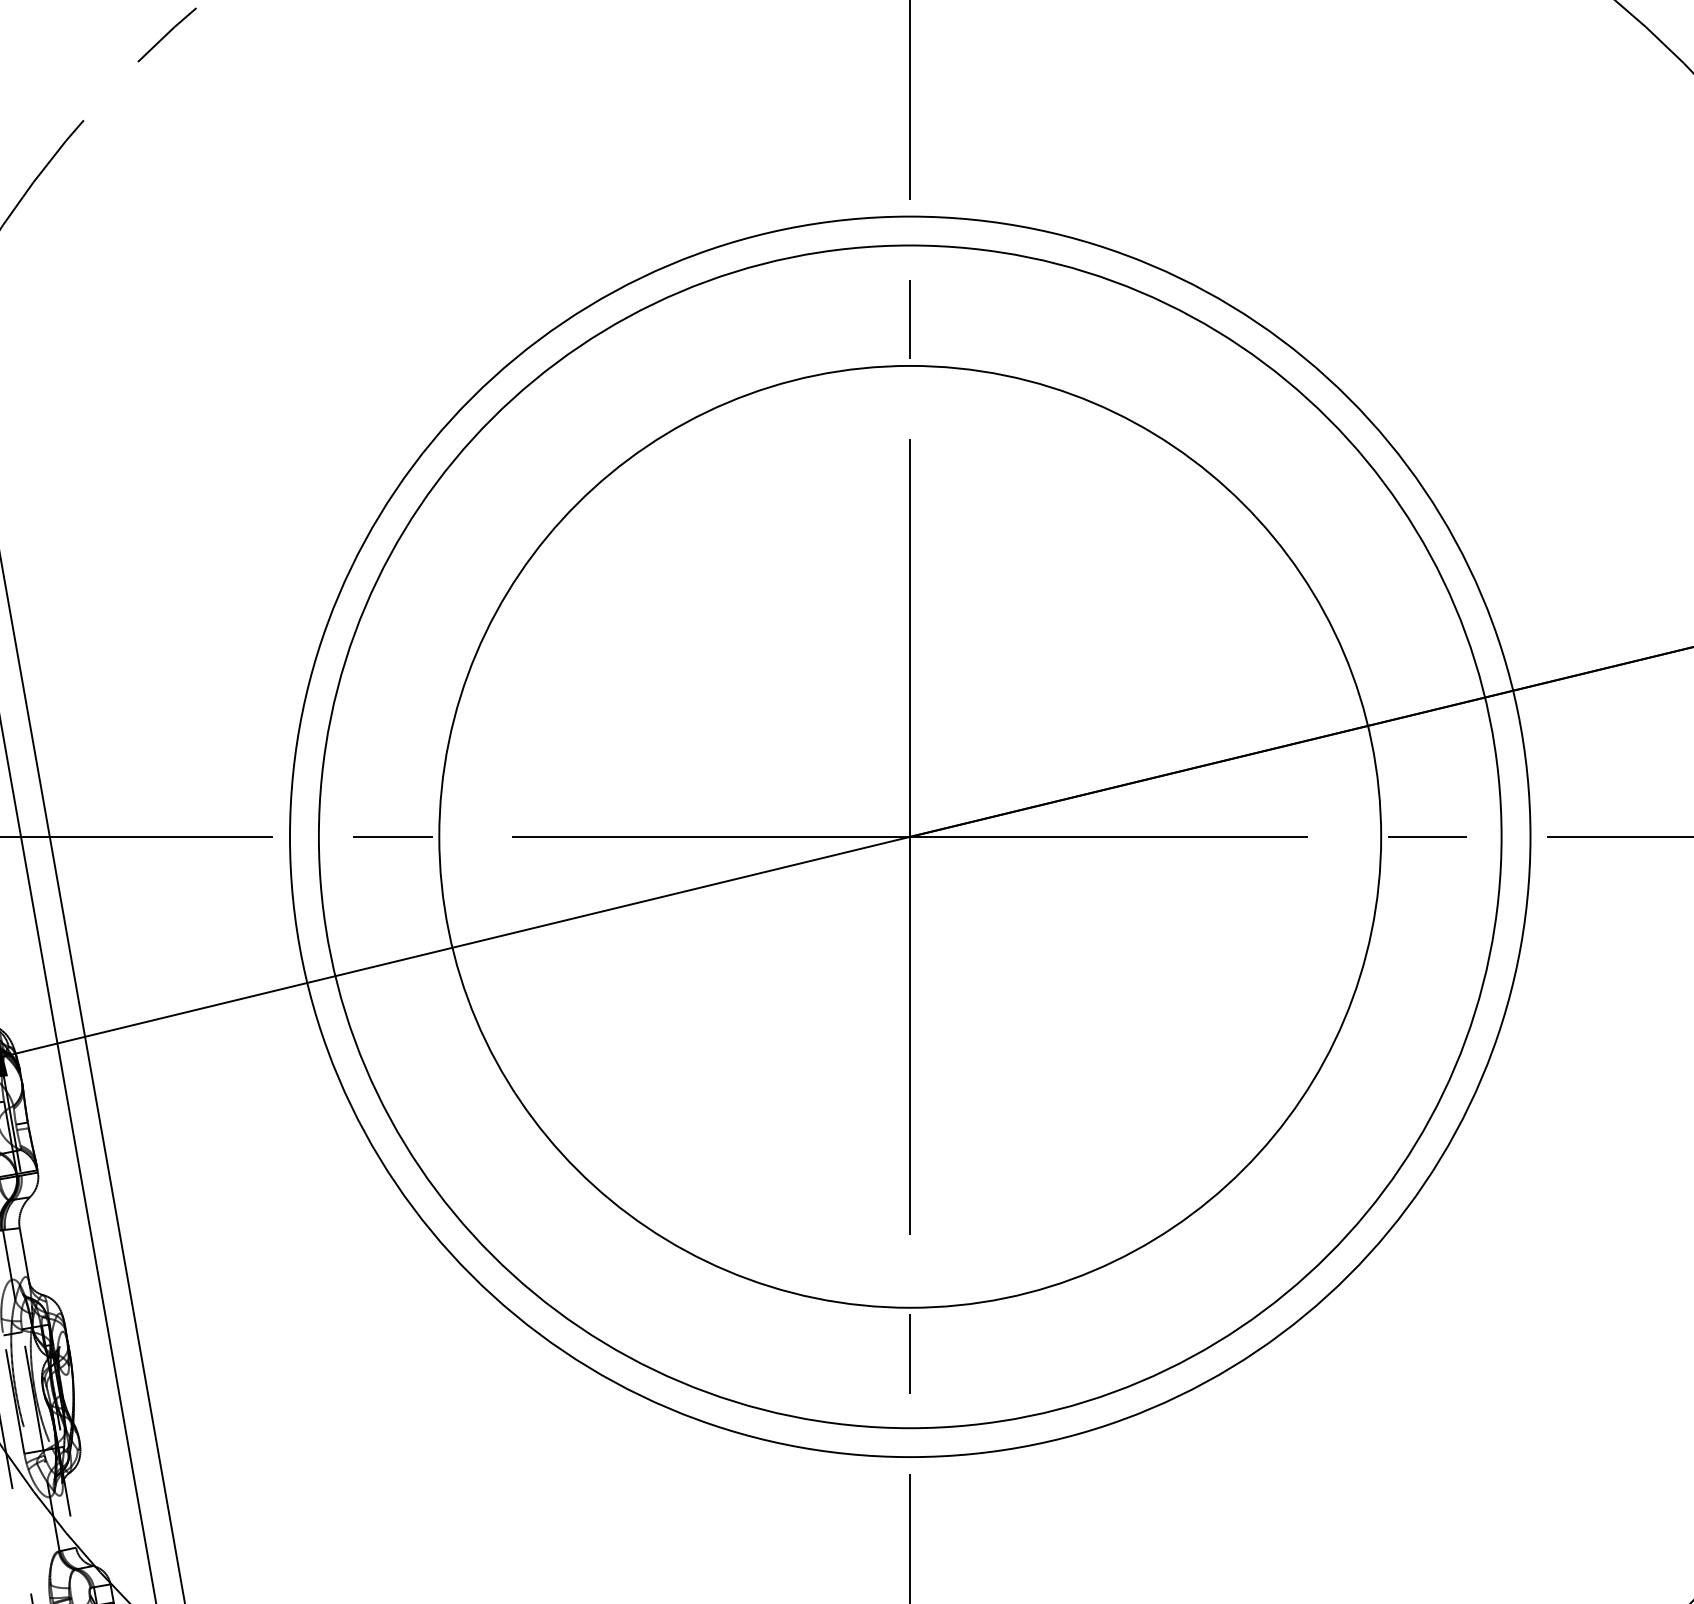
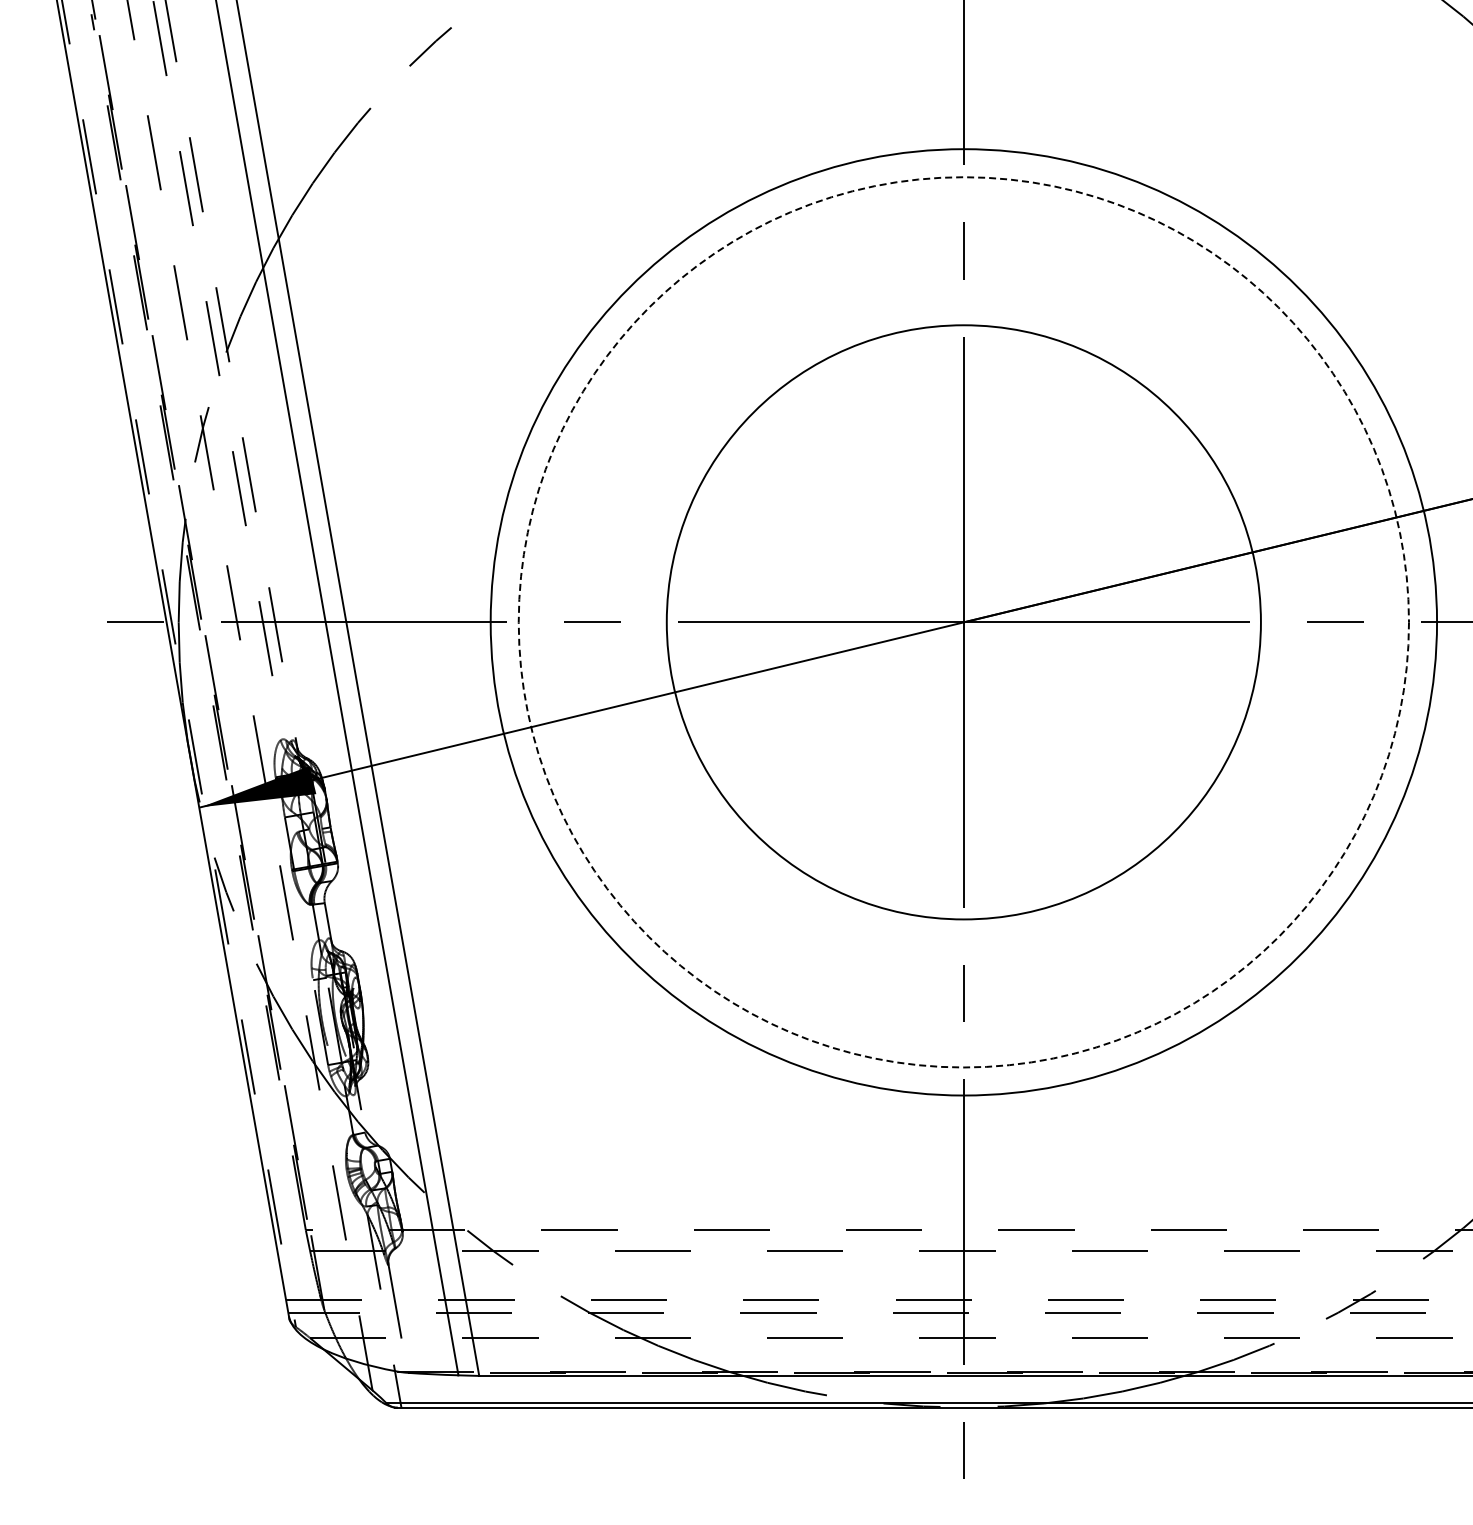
circle: (909, 835) -> (963, 621), size x0.7
circle: (909, 837) -> (963, 622), size x1.4
circle: (909, 837) -> (963, 622), solid -> dashed

